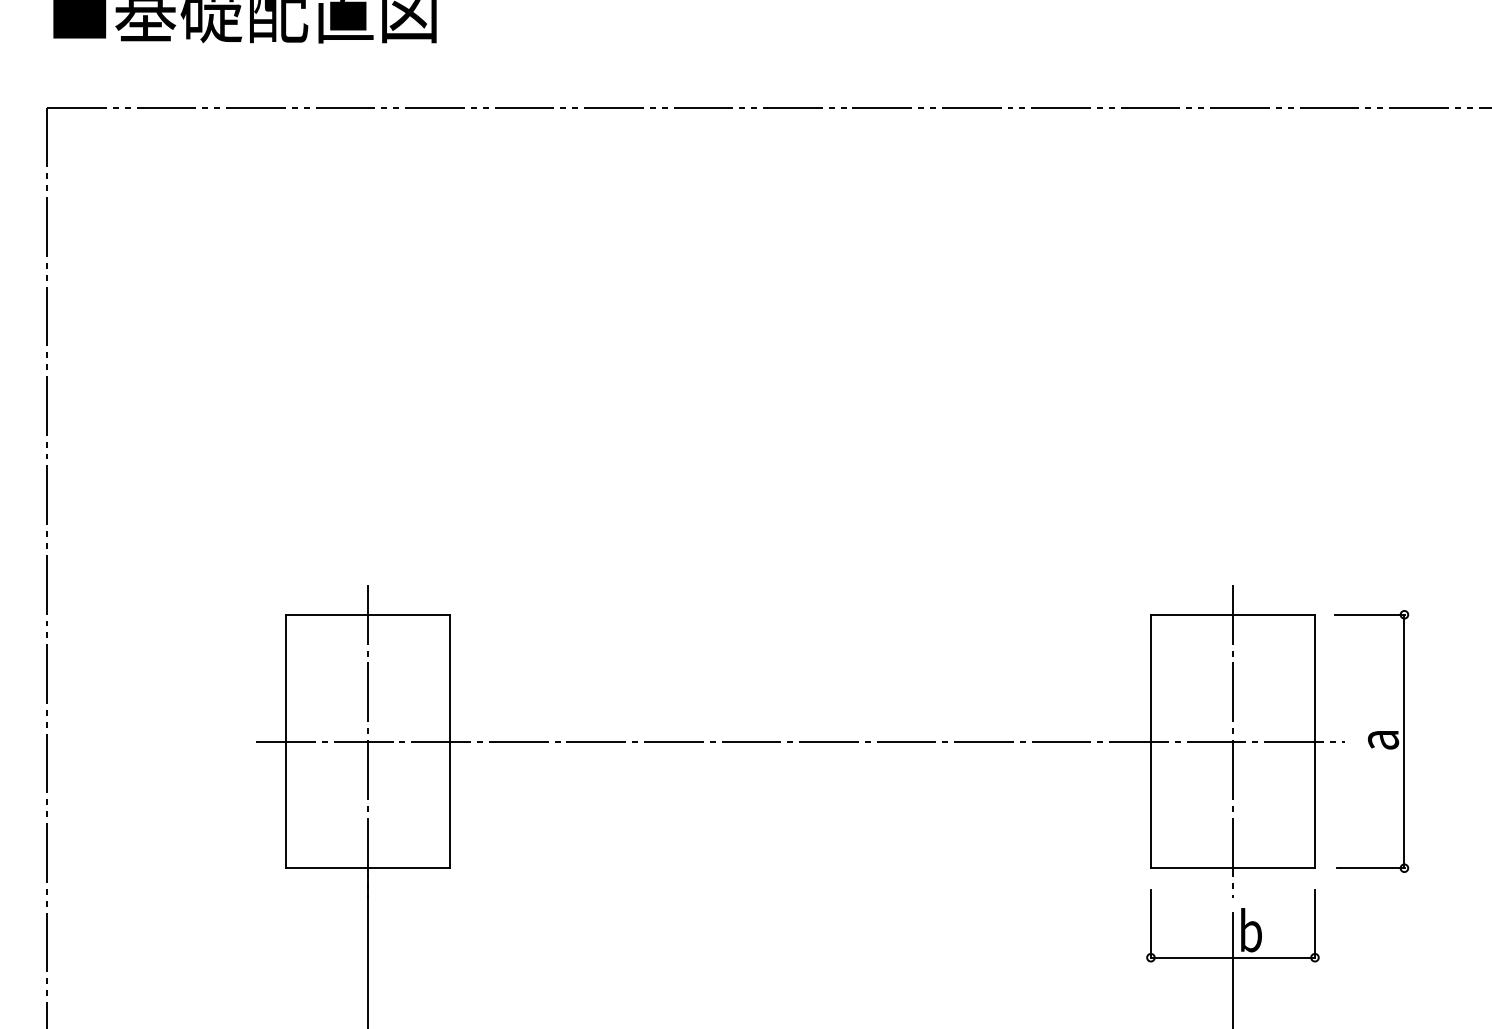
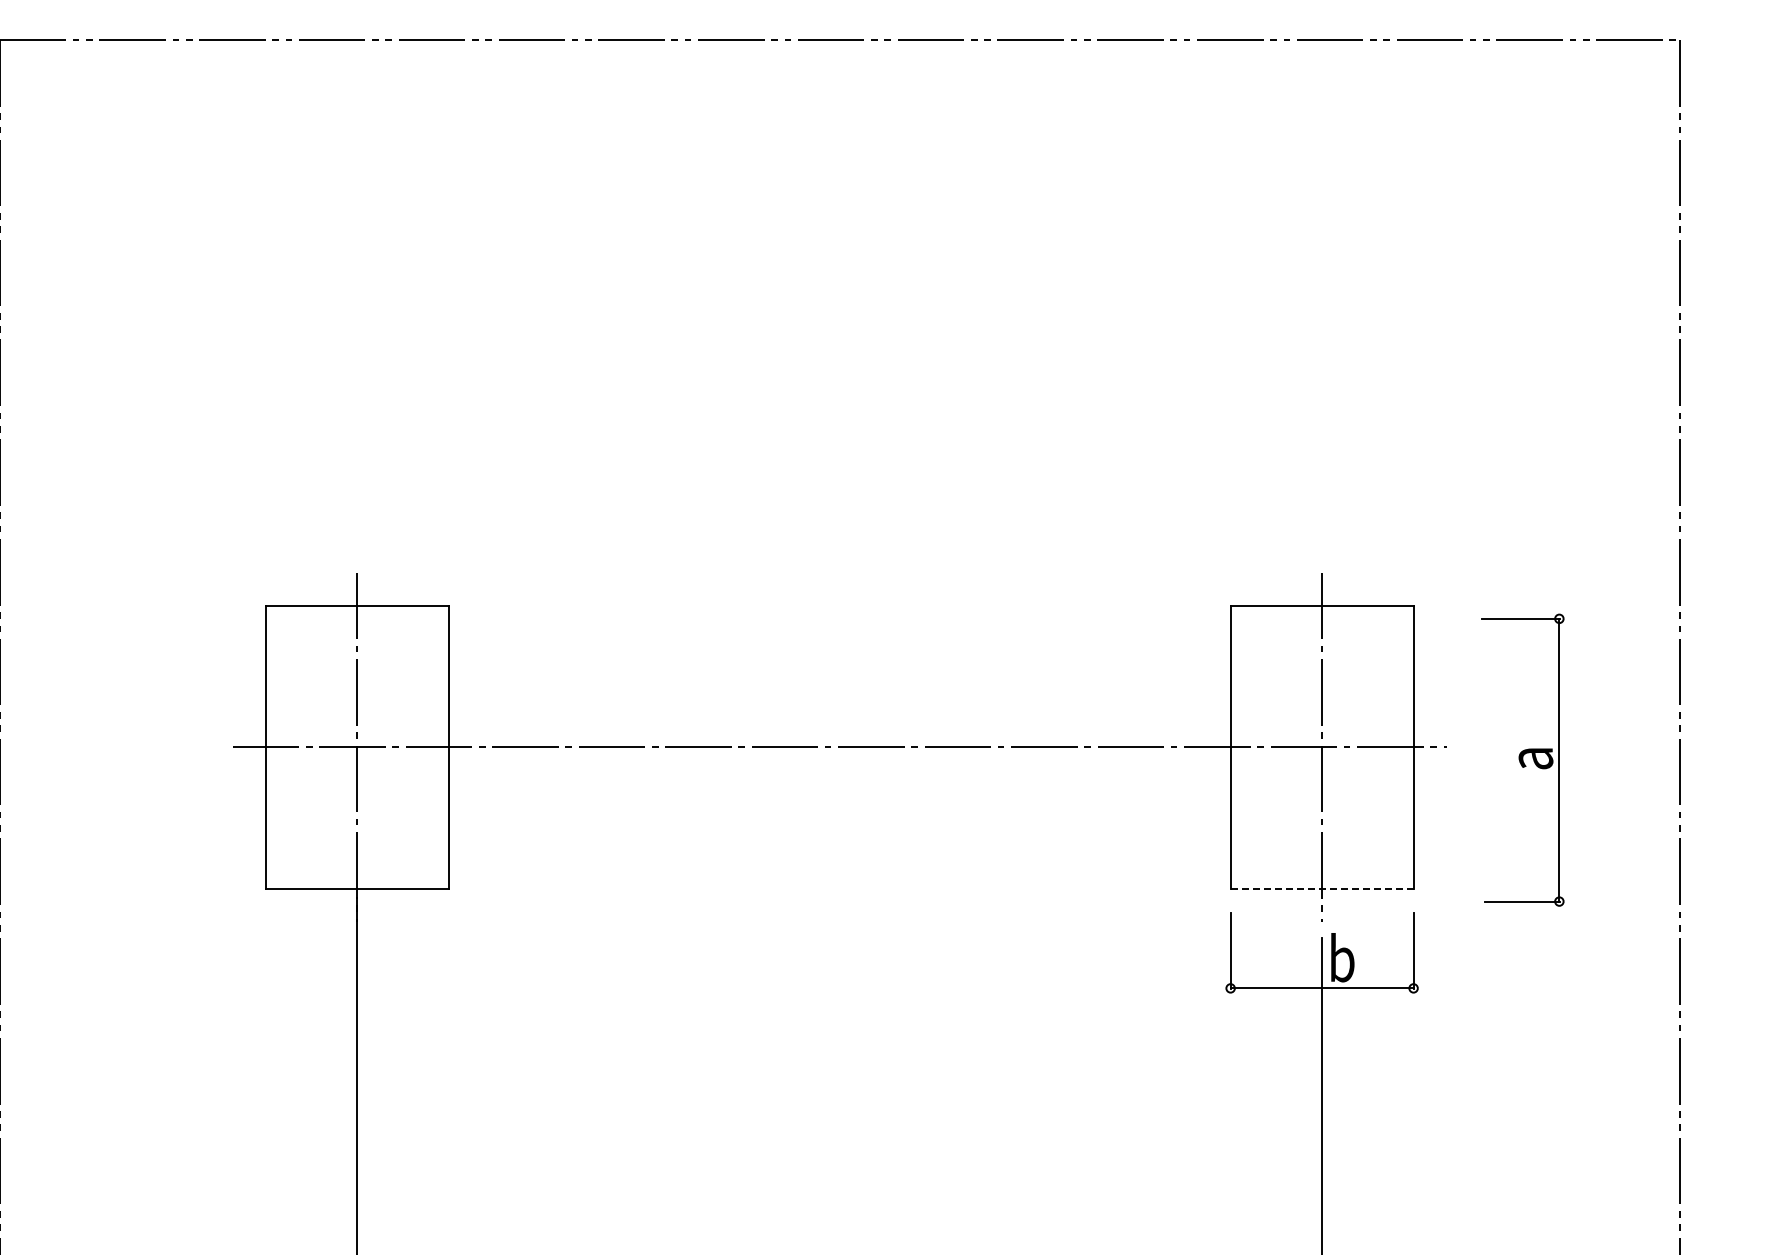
part: (1371, 740) -> (1522, 759), moved
line: (1233, 868) -> (1322, 888), solid -> dashed

